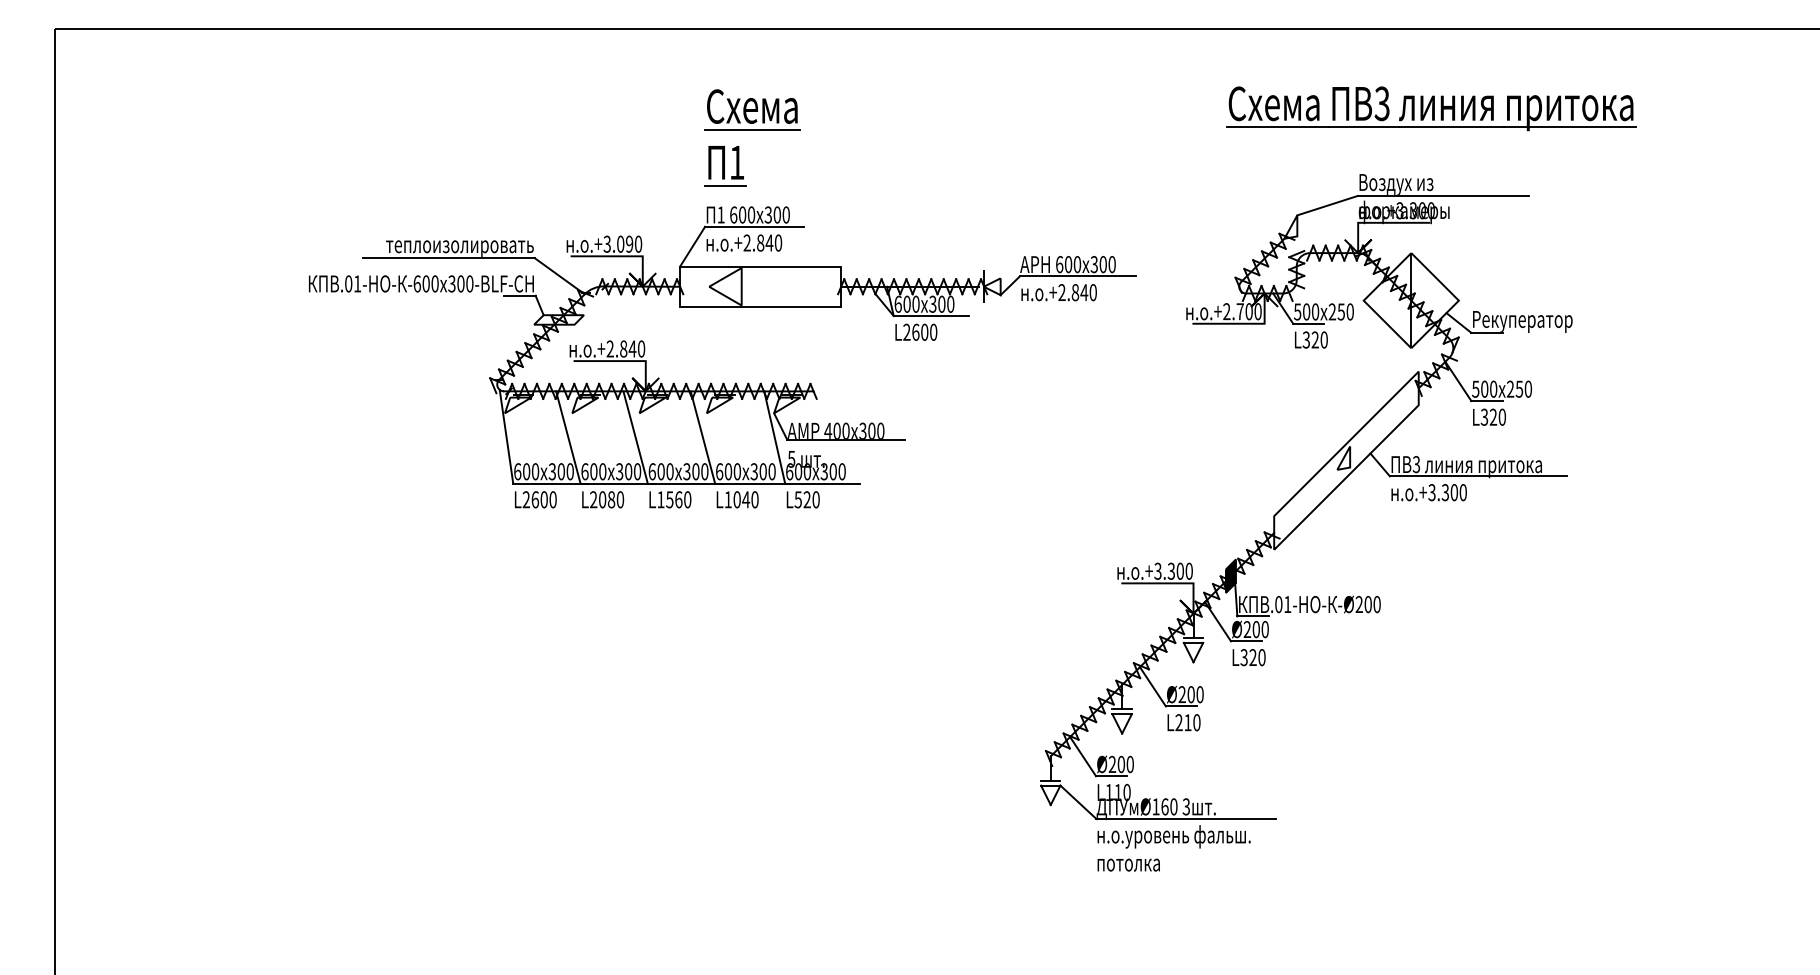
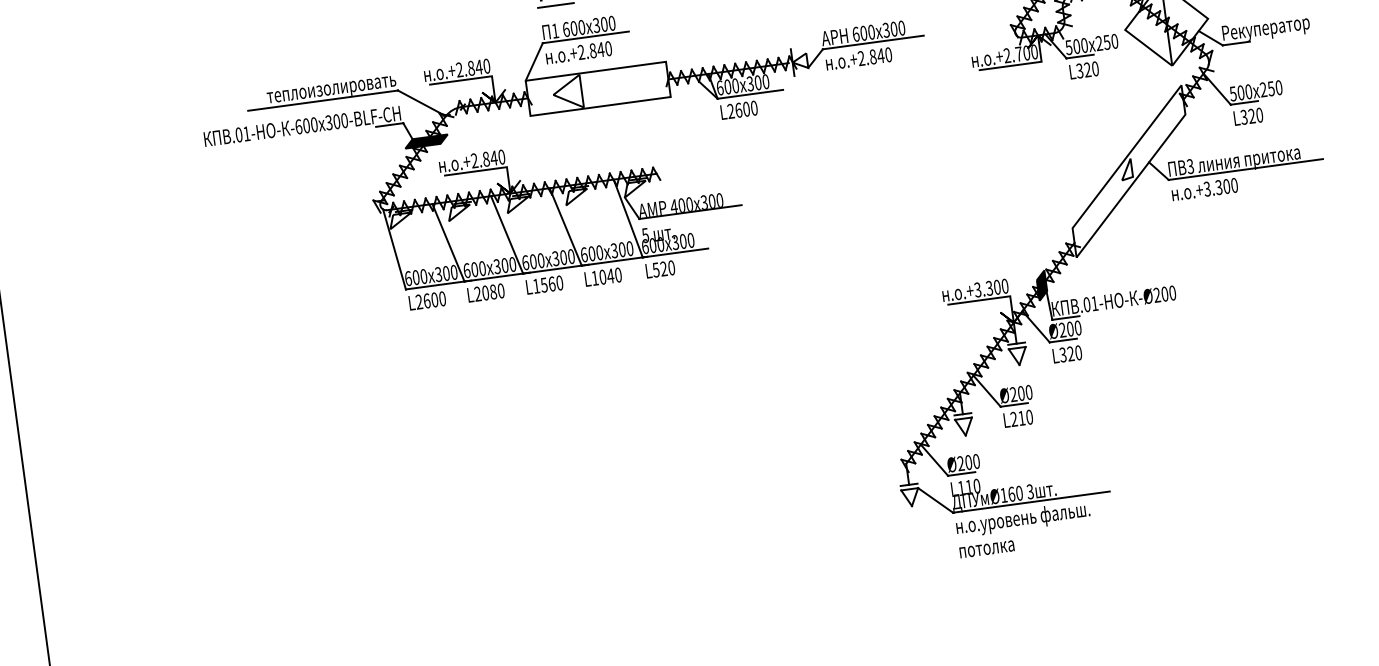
text: (618, 243) -> (469, 67), .+3.090 -> .+2.840
fill: (559, 319) -> (426, 141), added

